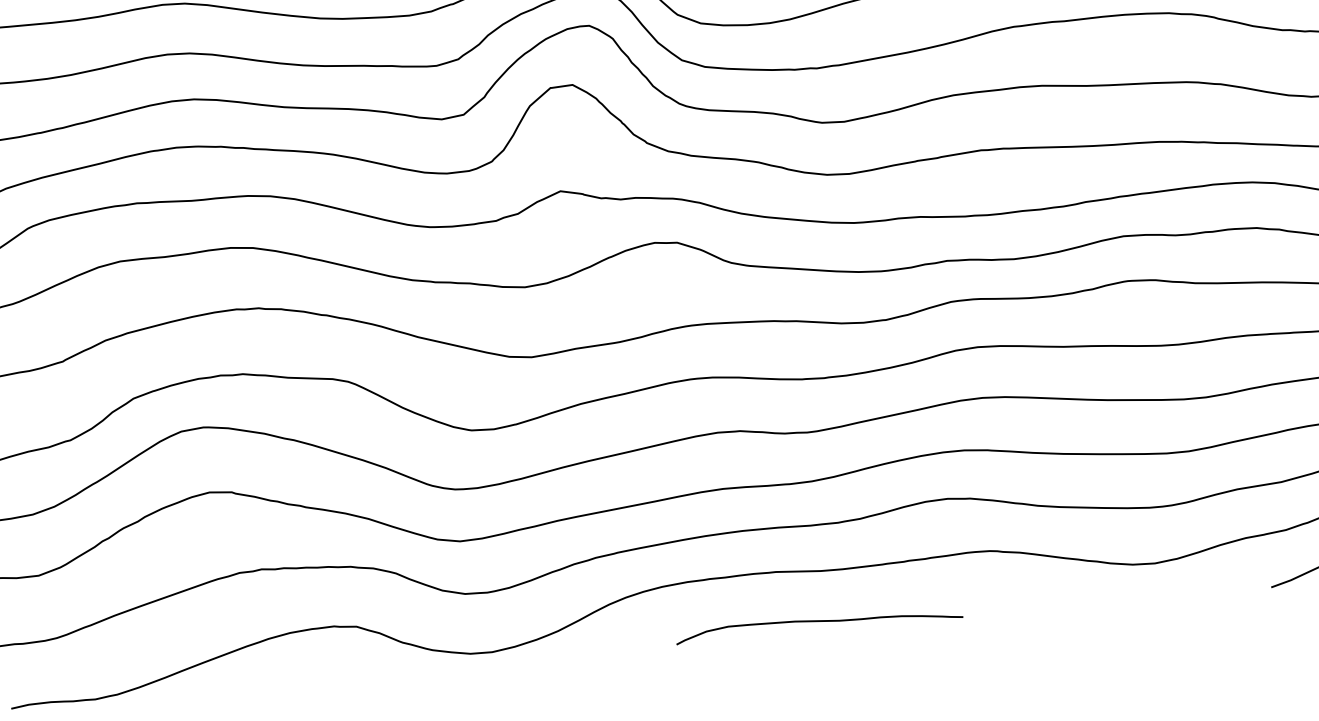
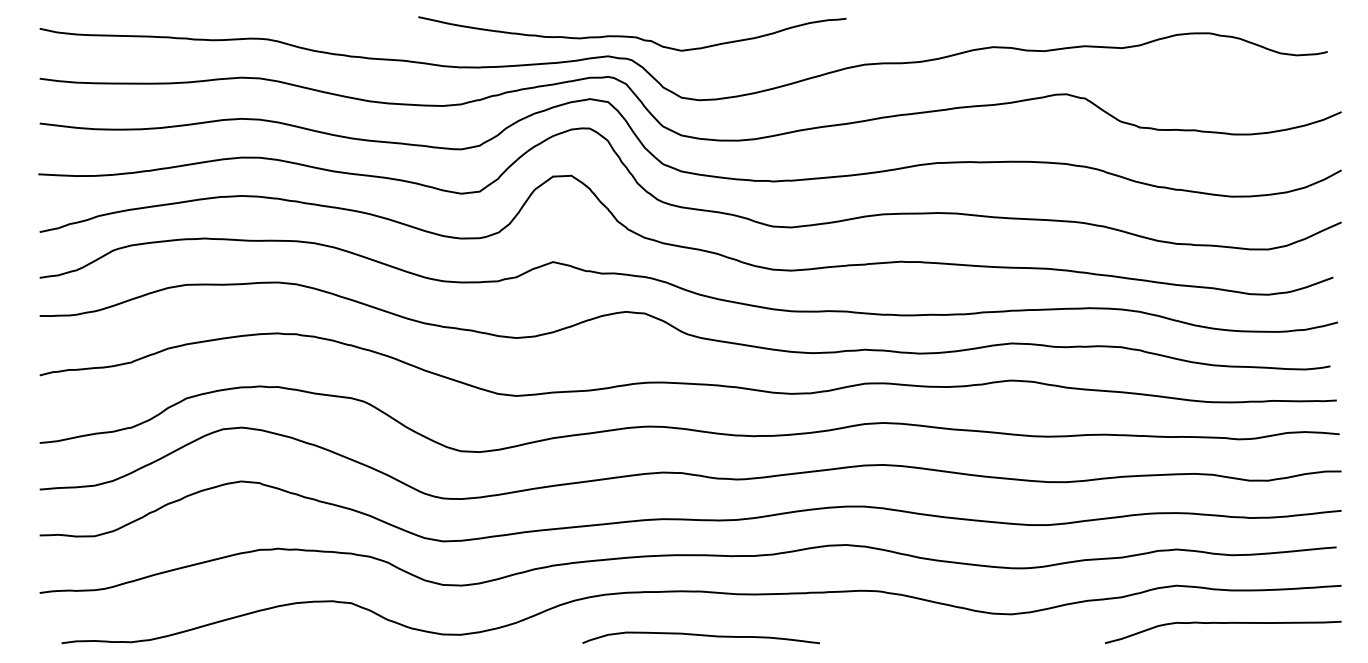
curve: (819, 622) -> (701, 636), moved

